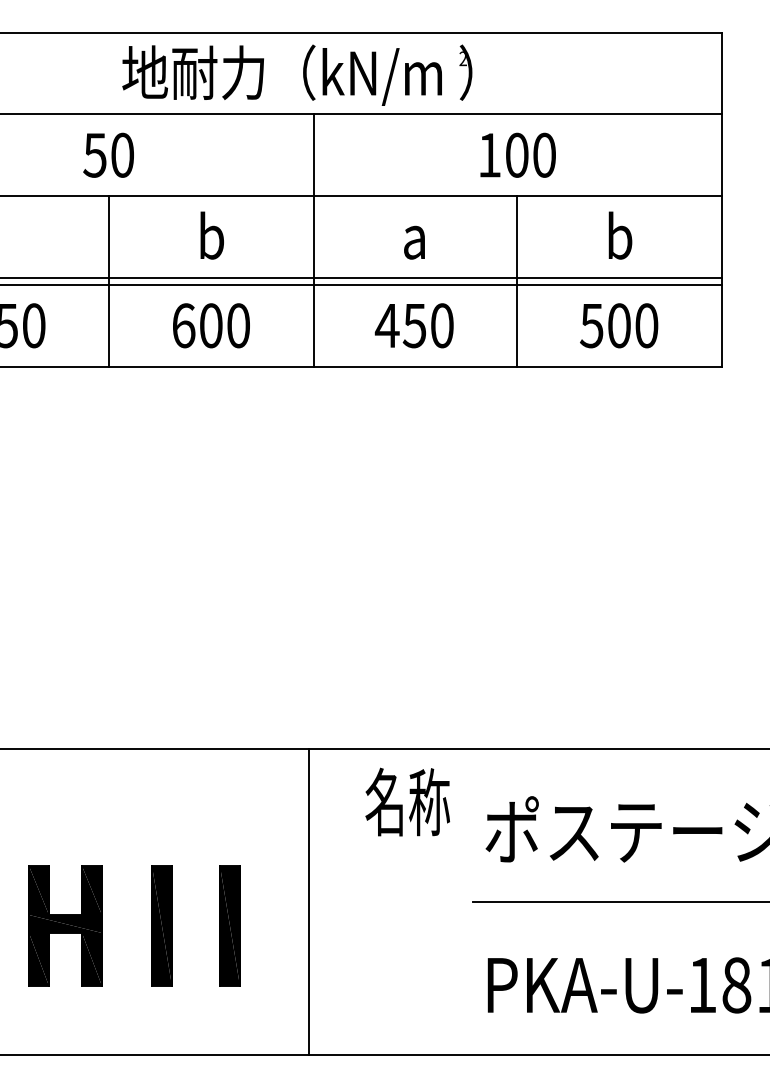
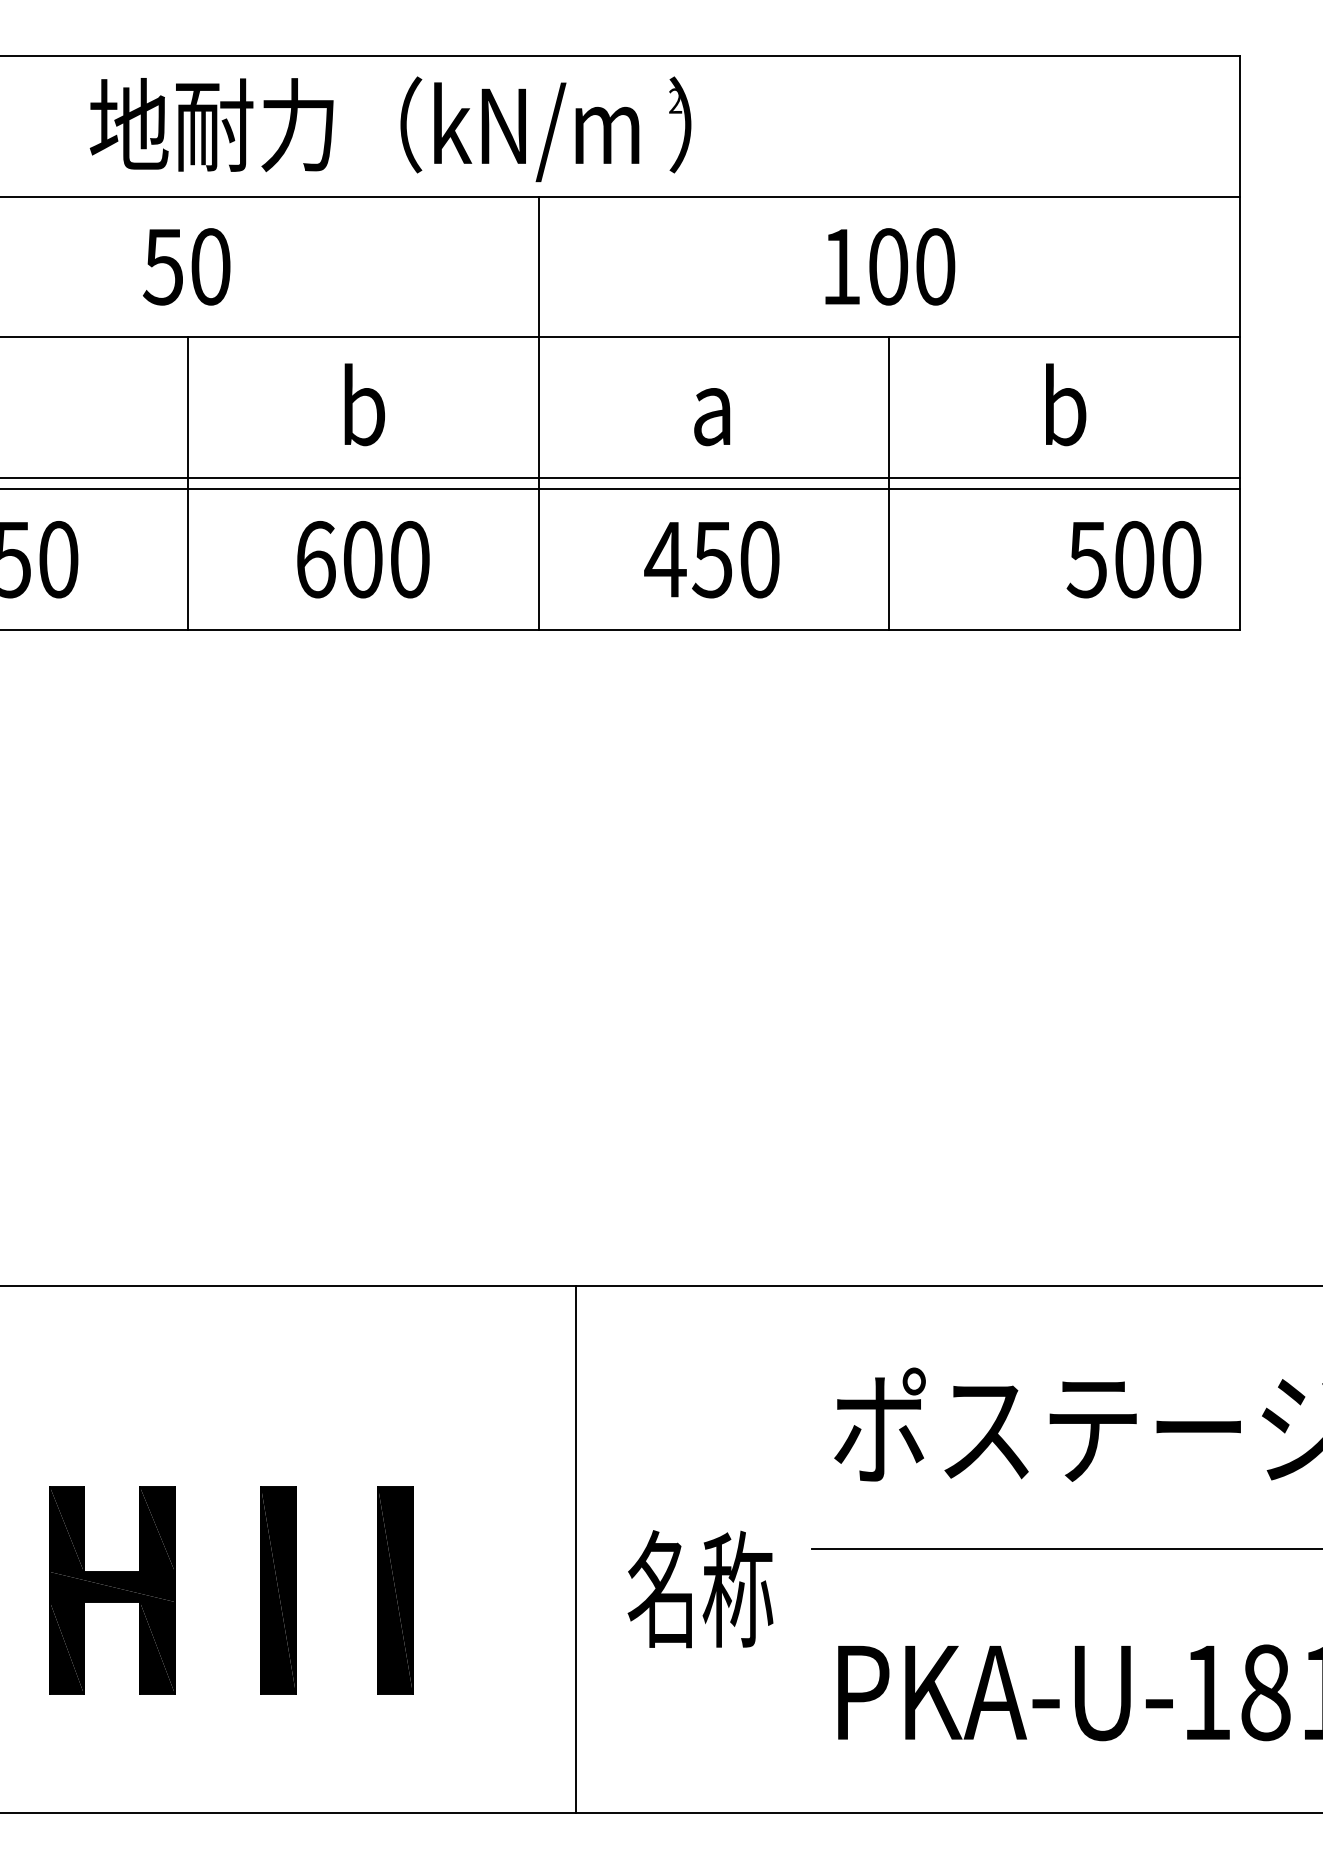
text: (297, 74) -> (390, 127), moved
text: (619, 325) -> (1134, 559), moved
text: (407, 801) -> (700, 1588), moved
line: (309, 901) -> (576, 1548), moved

